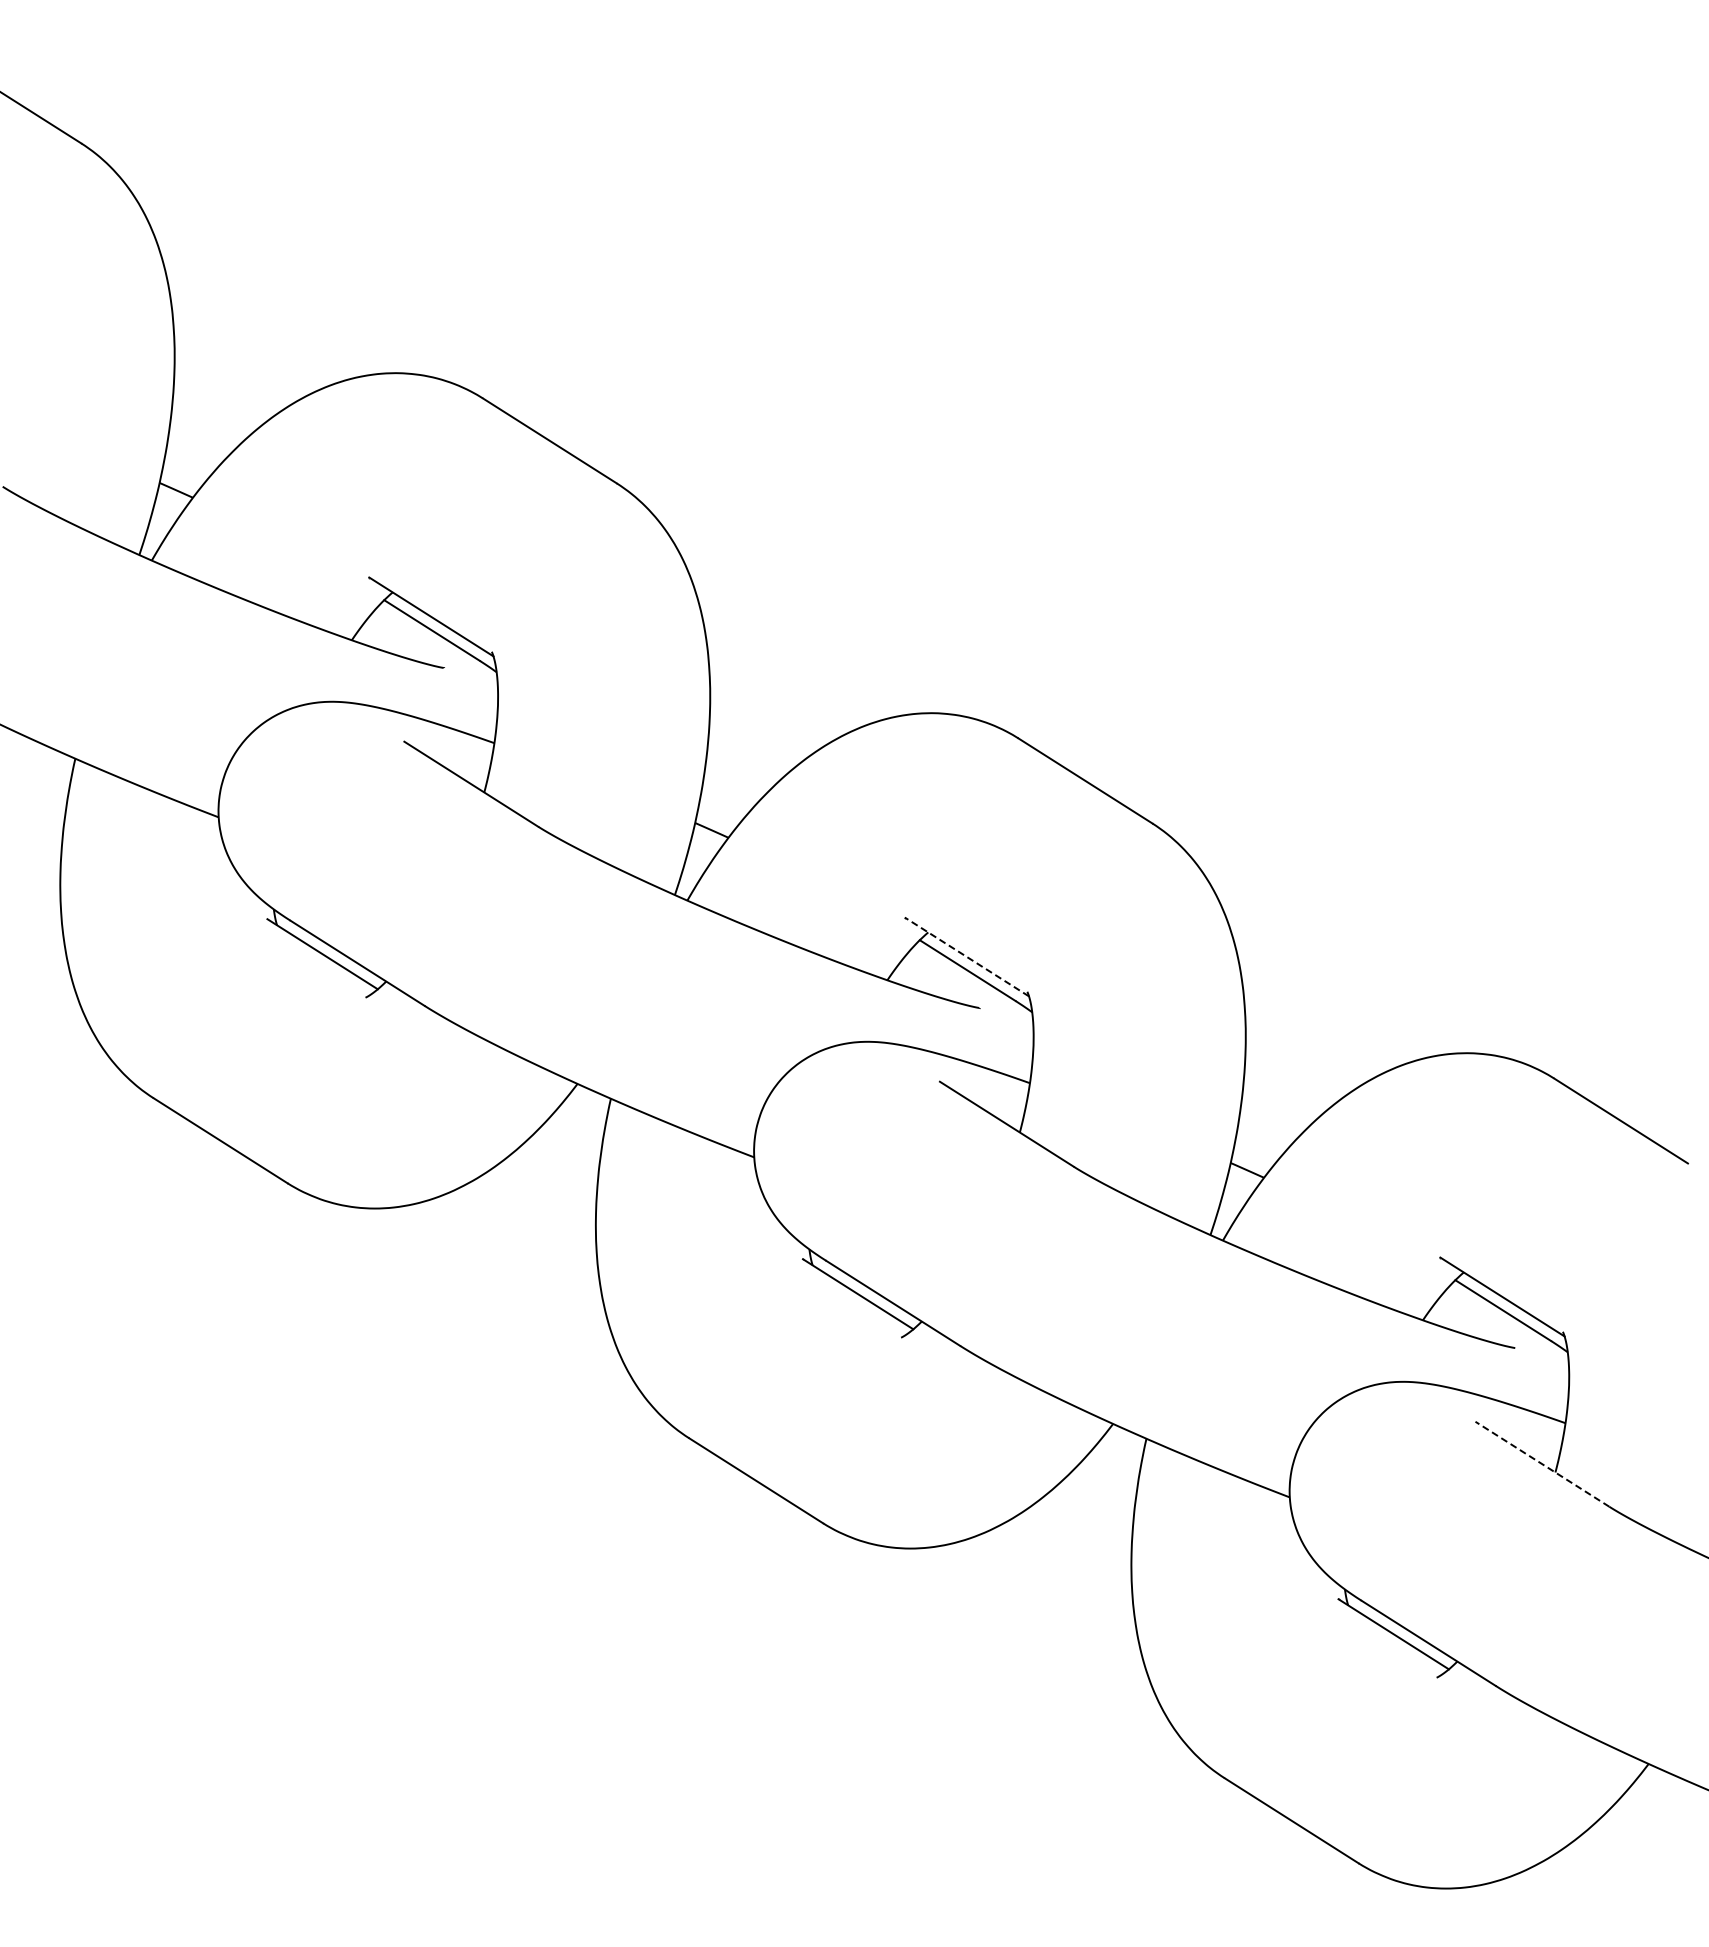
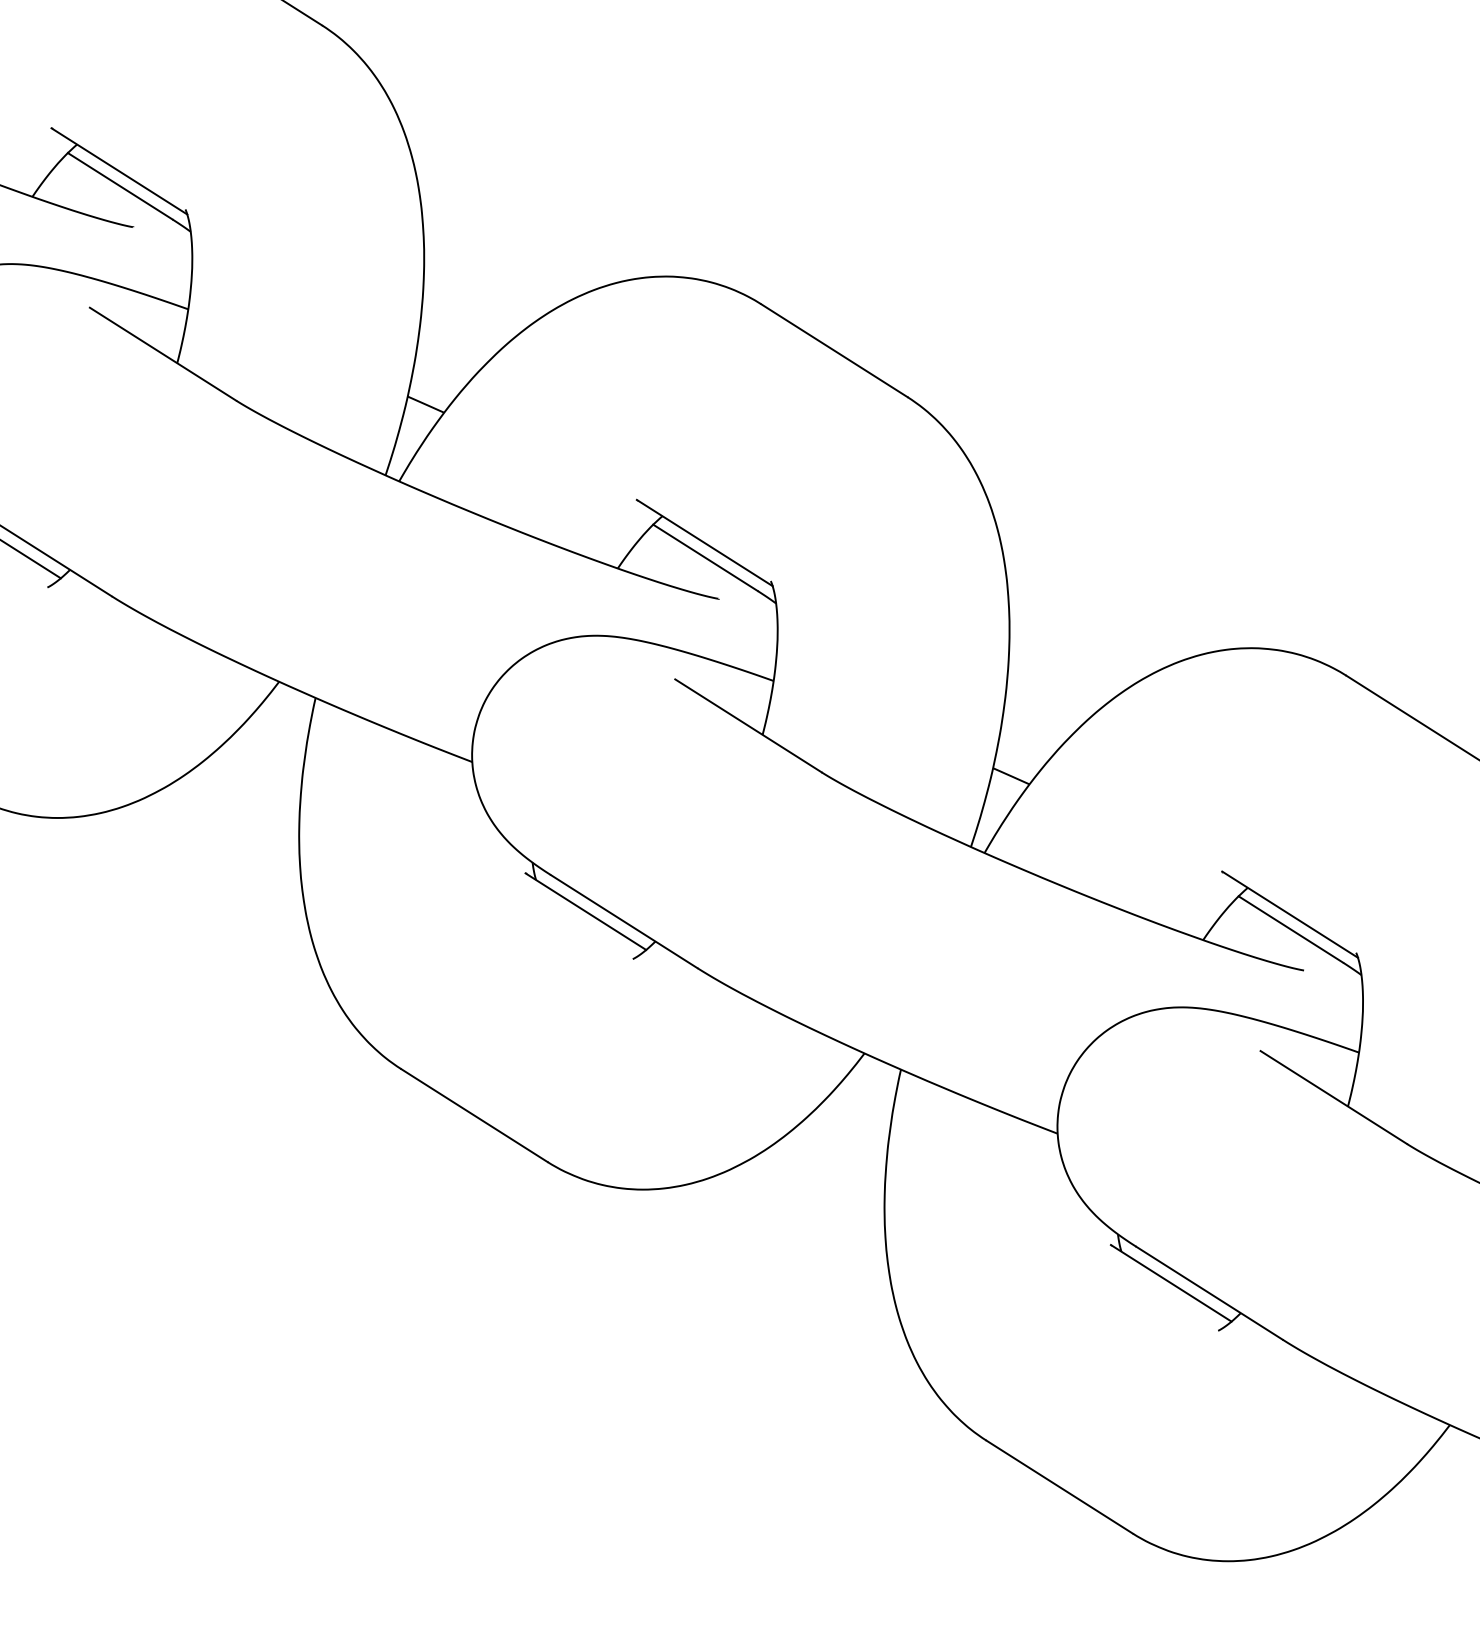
line: (966, 956) -> (704, 542), dashed -> solid
line: (1542, 1464) -> (1333, 1097), dashed -> solid

